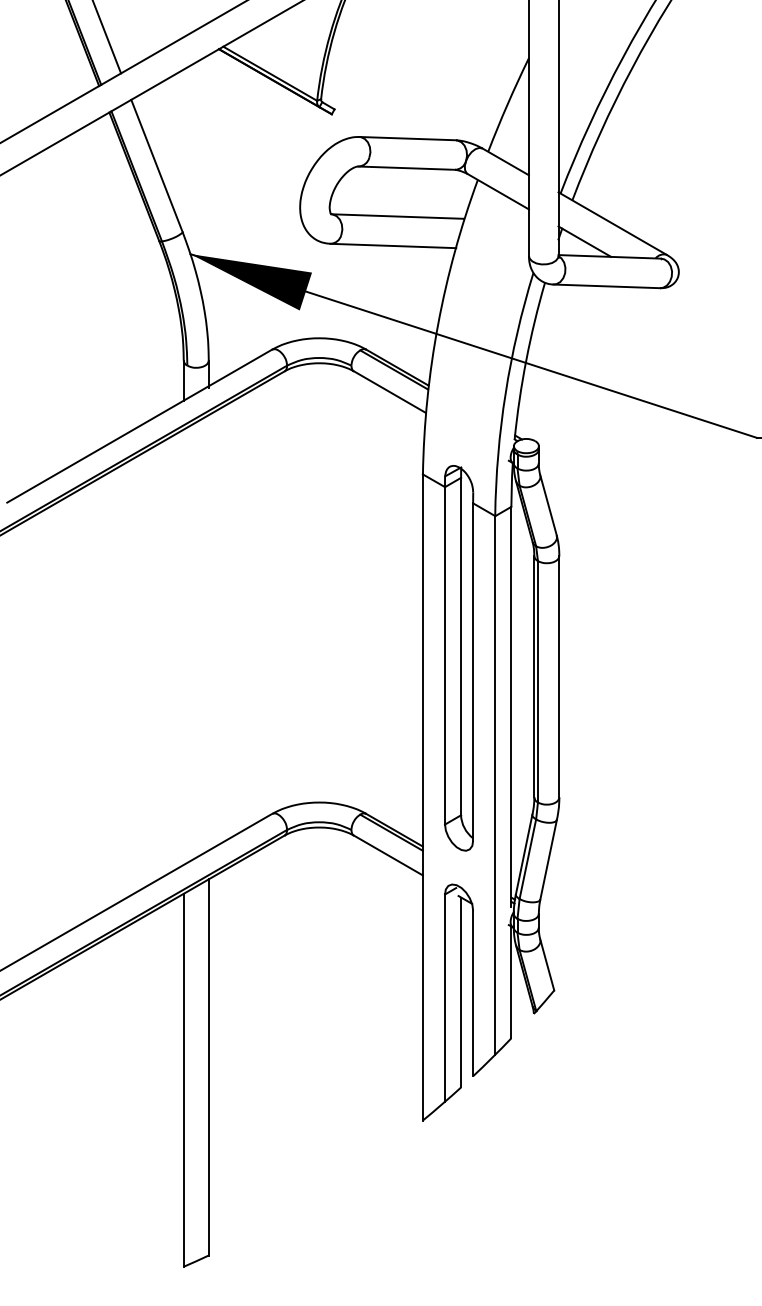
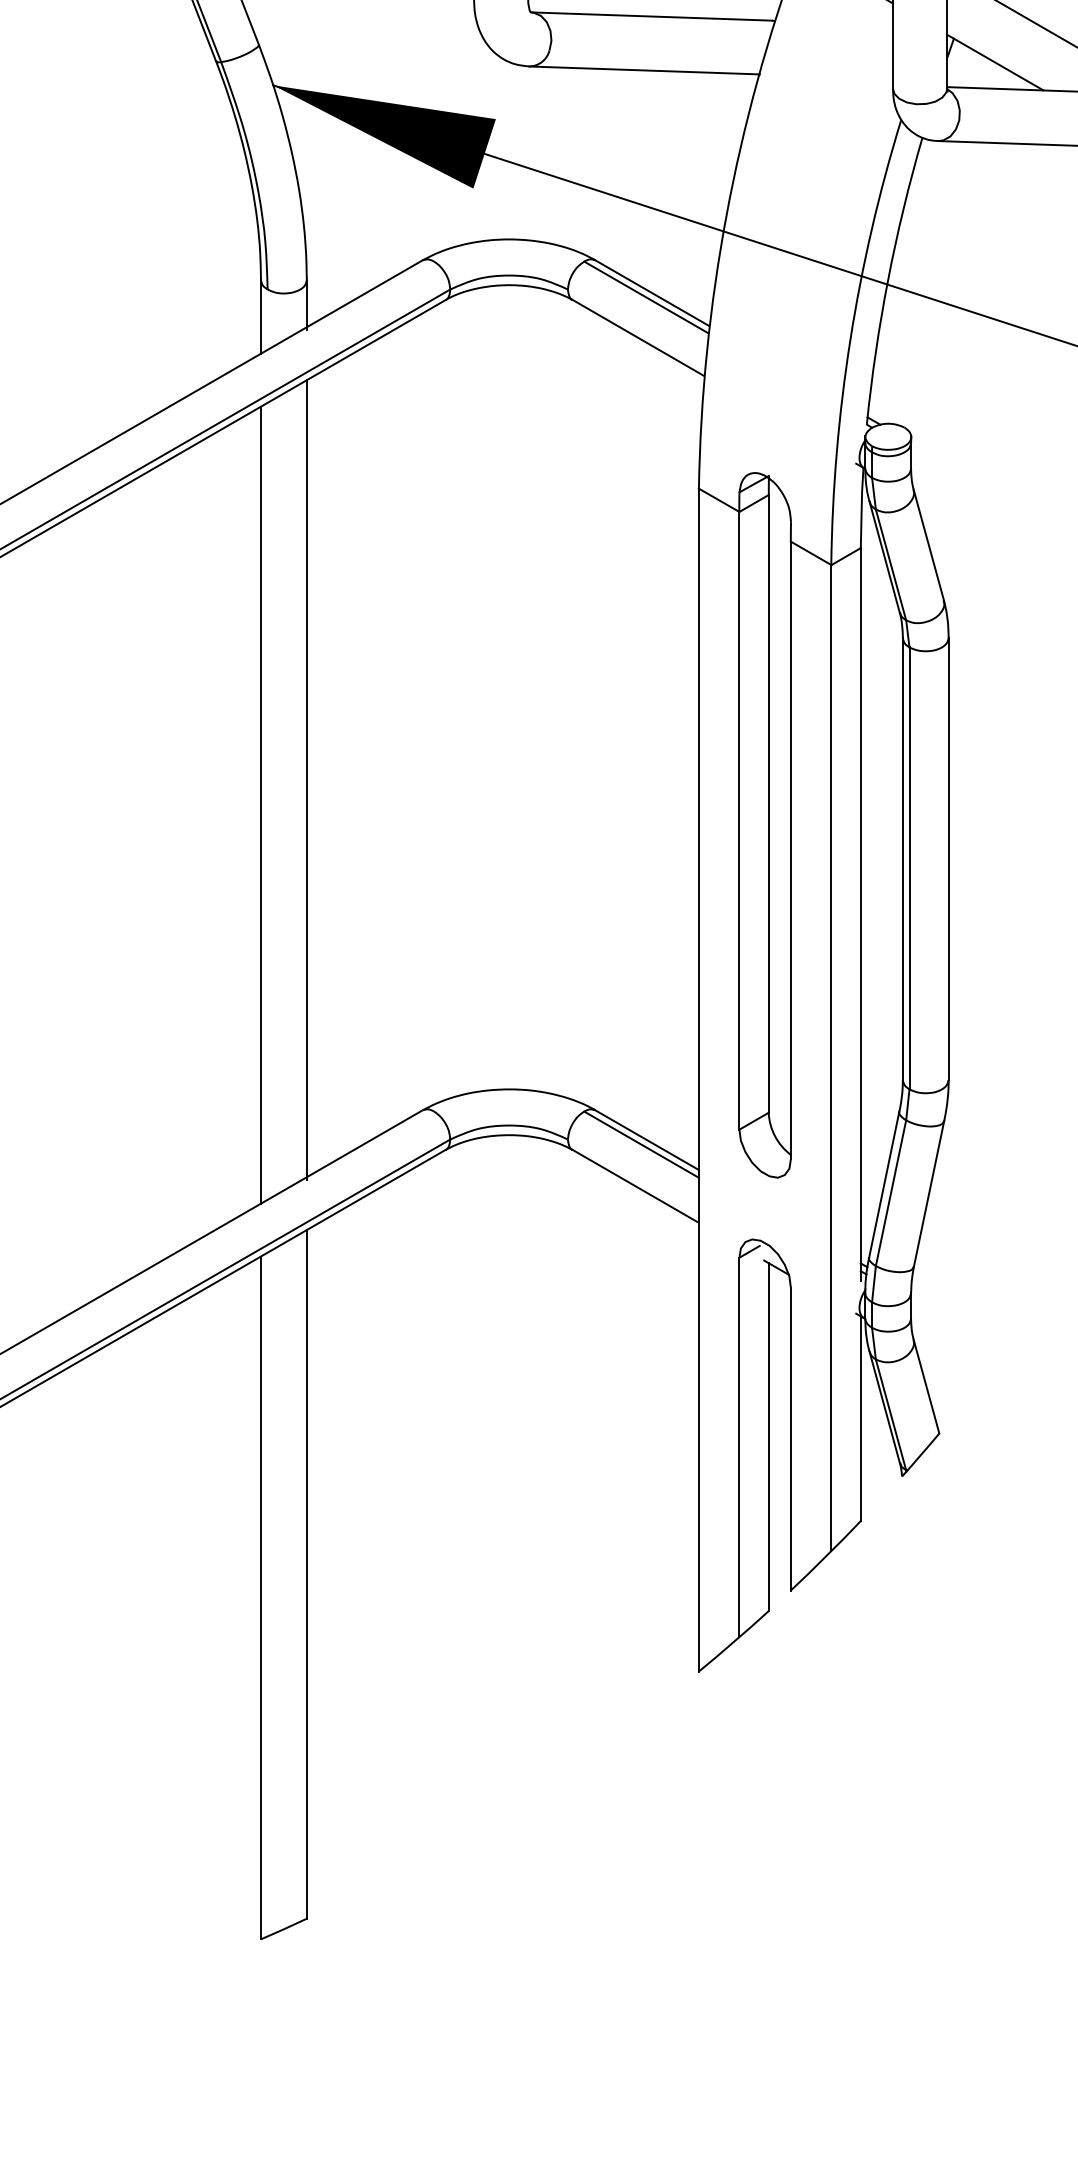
line: (208, 633) -> (306, 779), added
line: (183, 646) -> (260, 803), added

